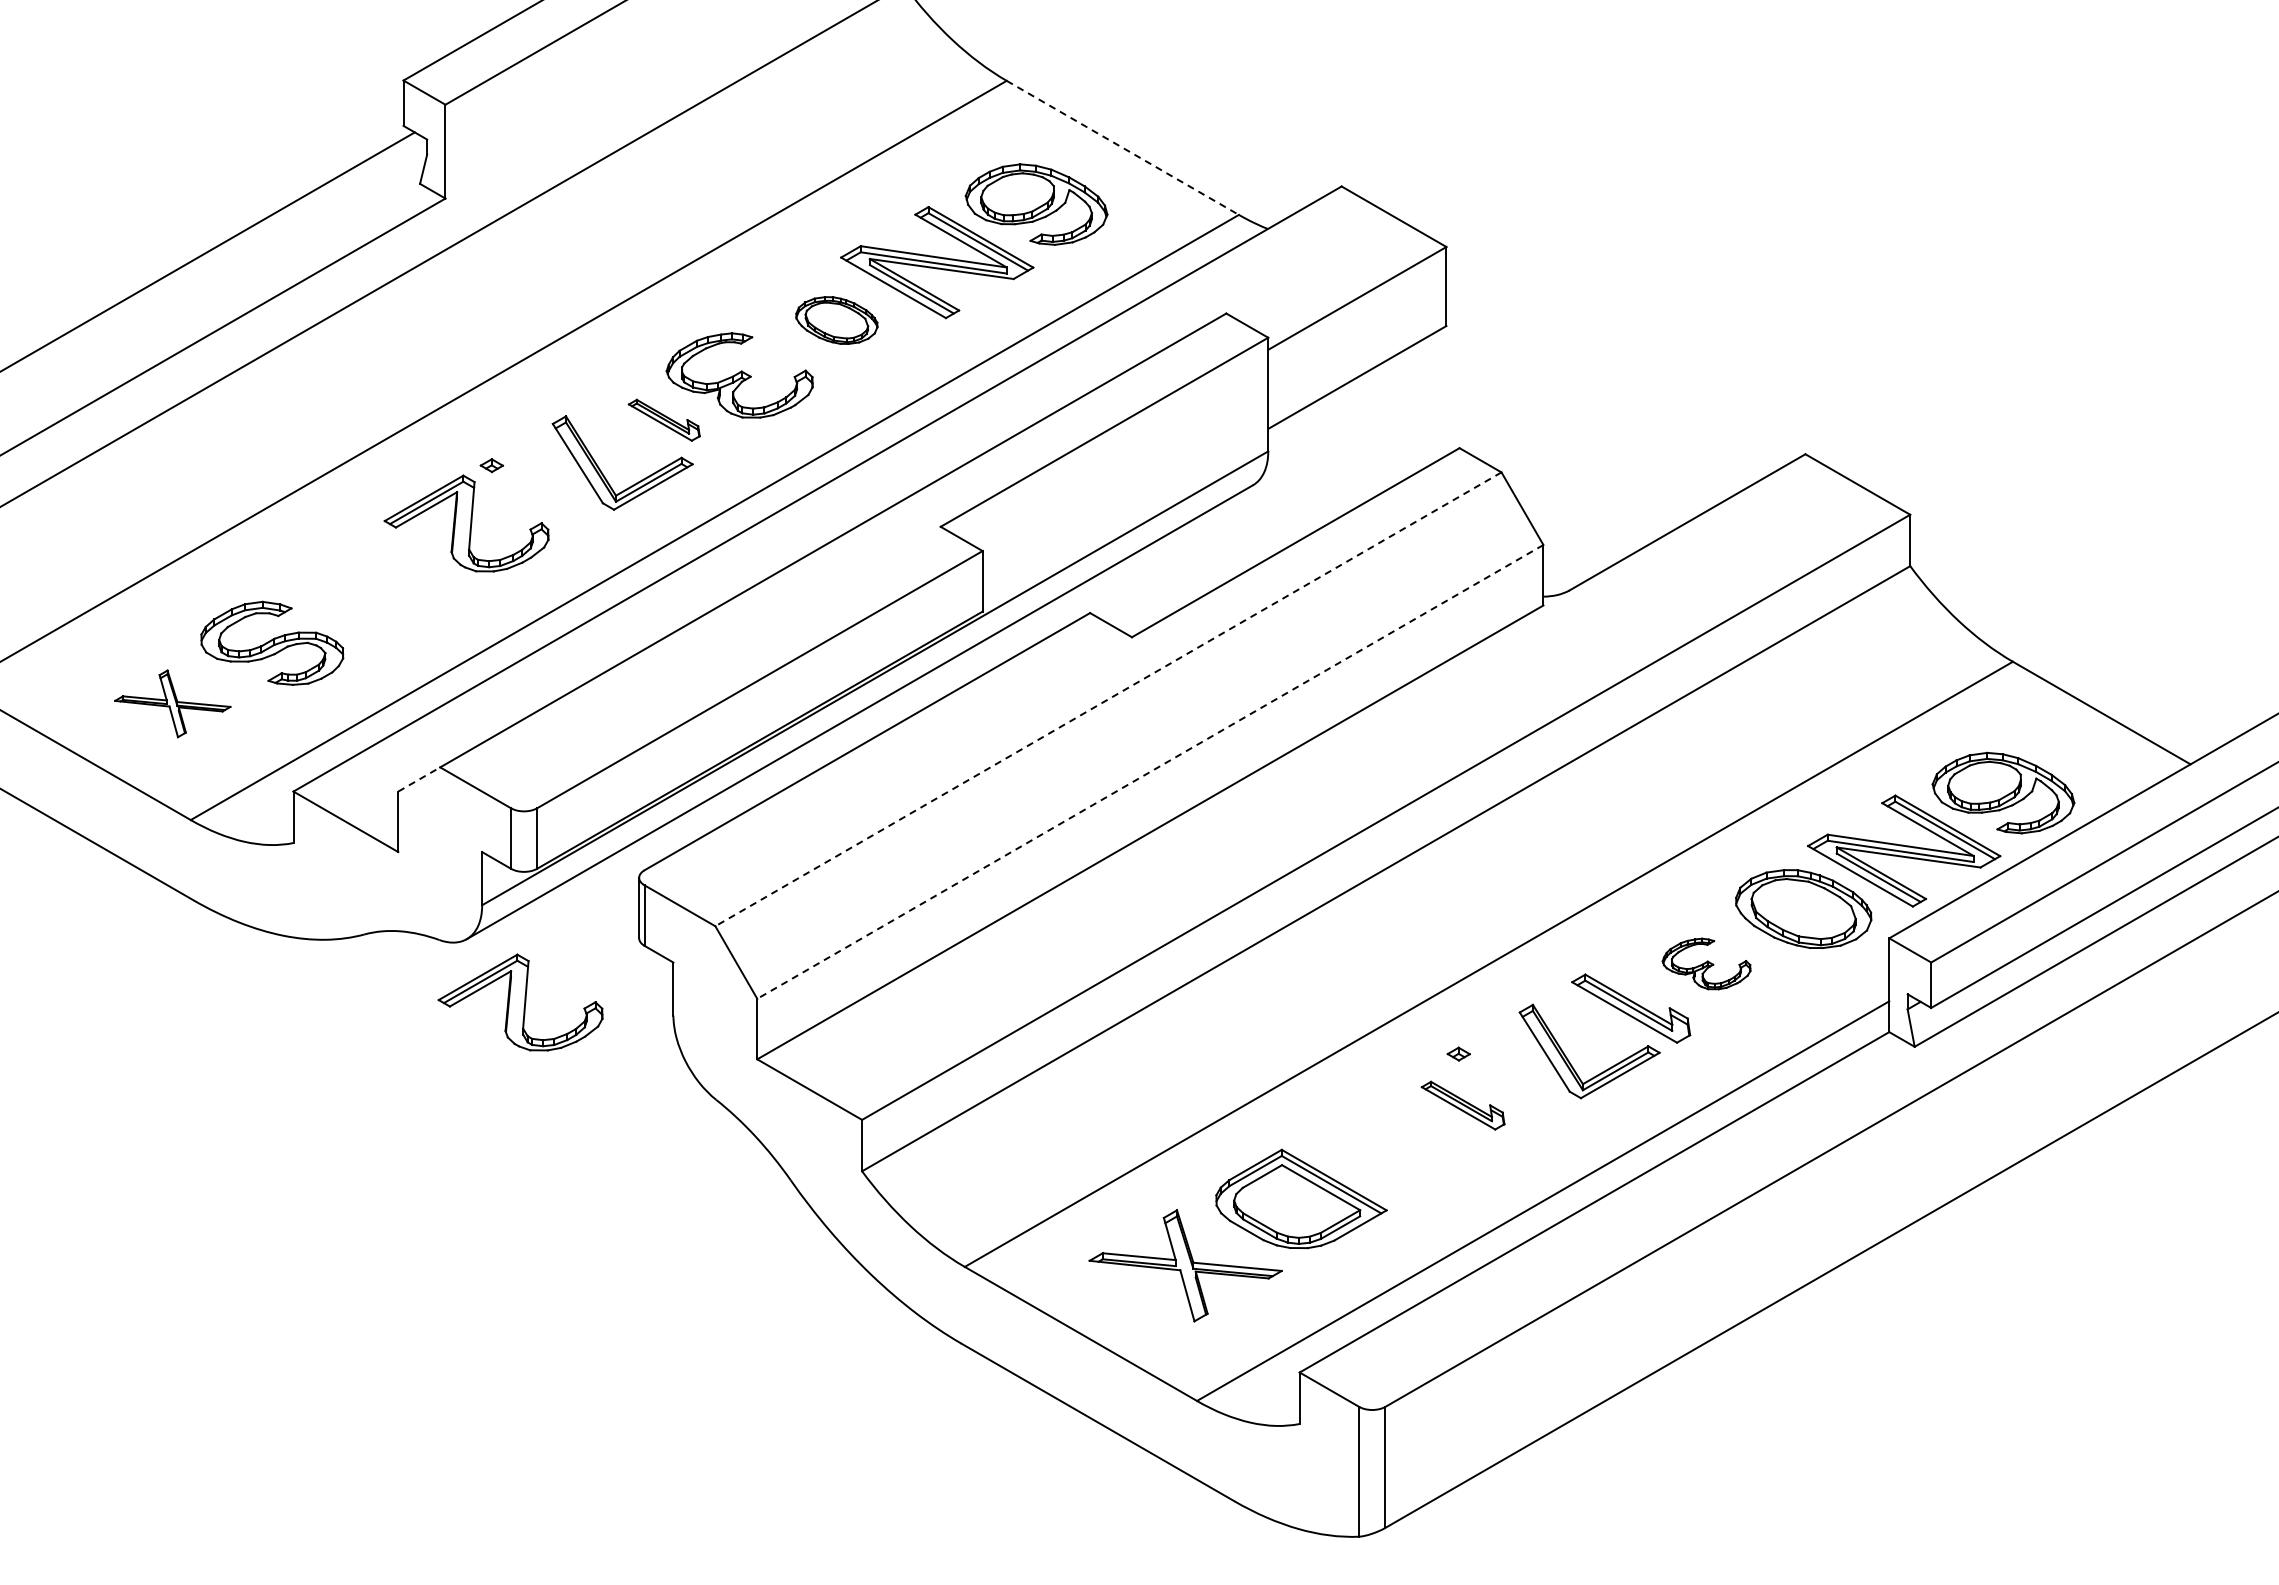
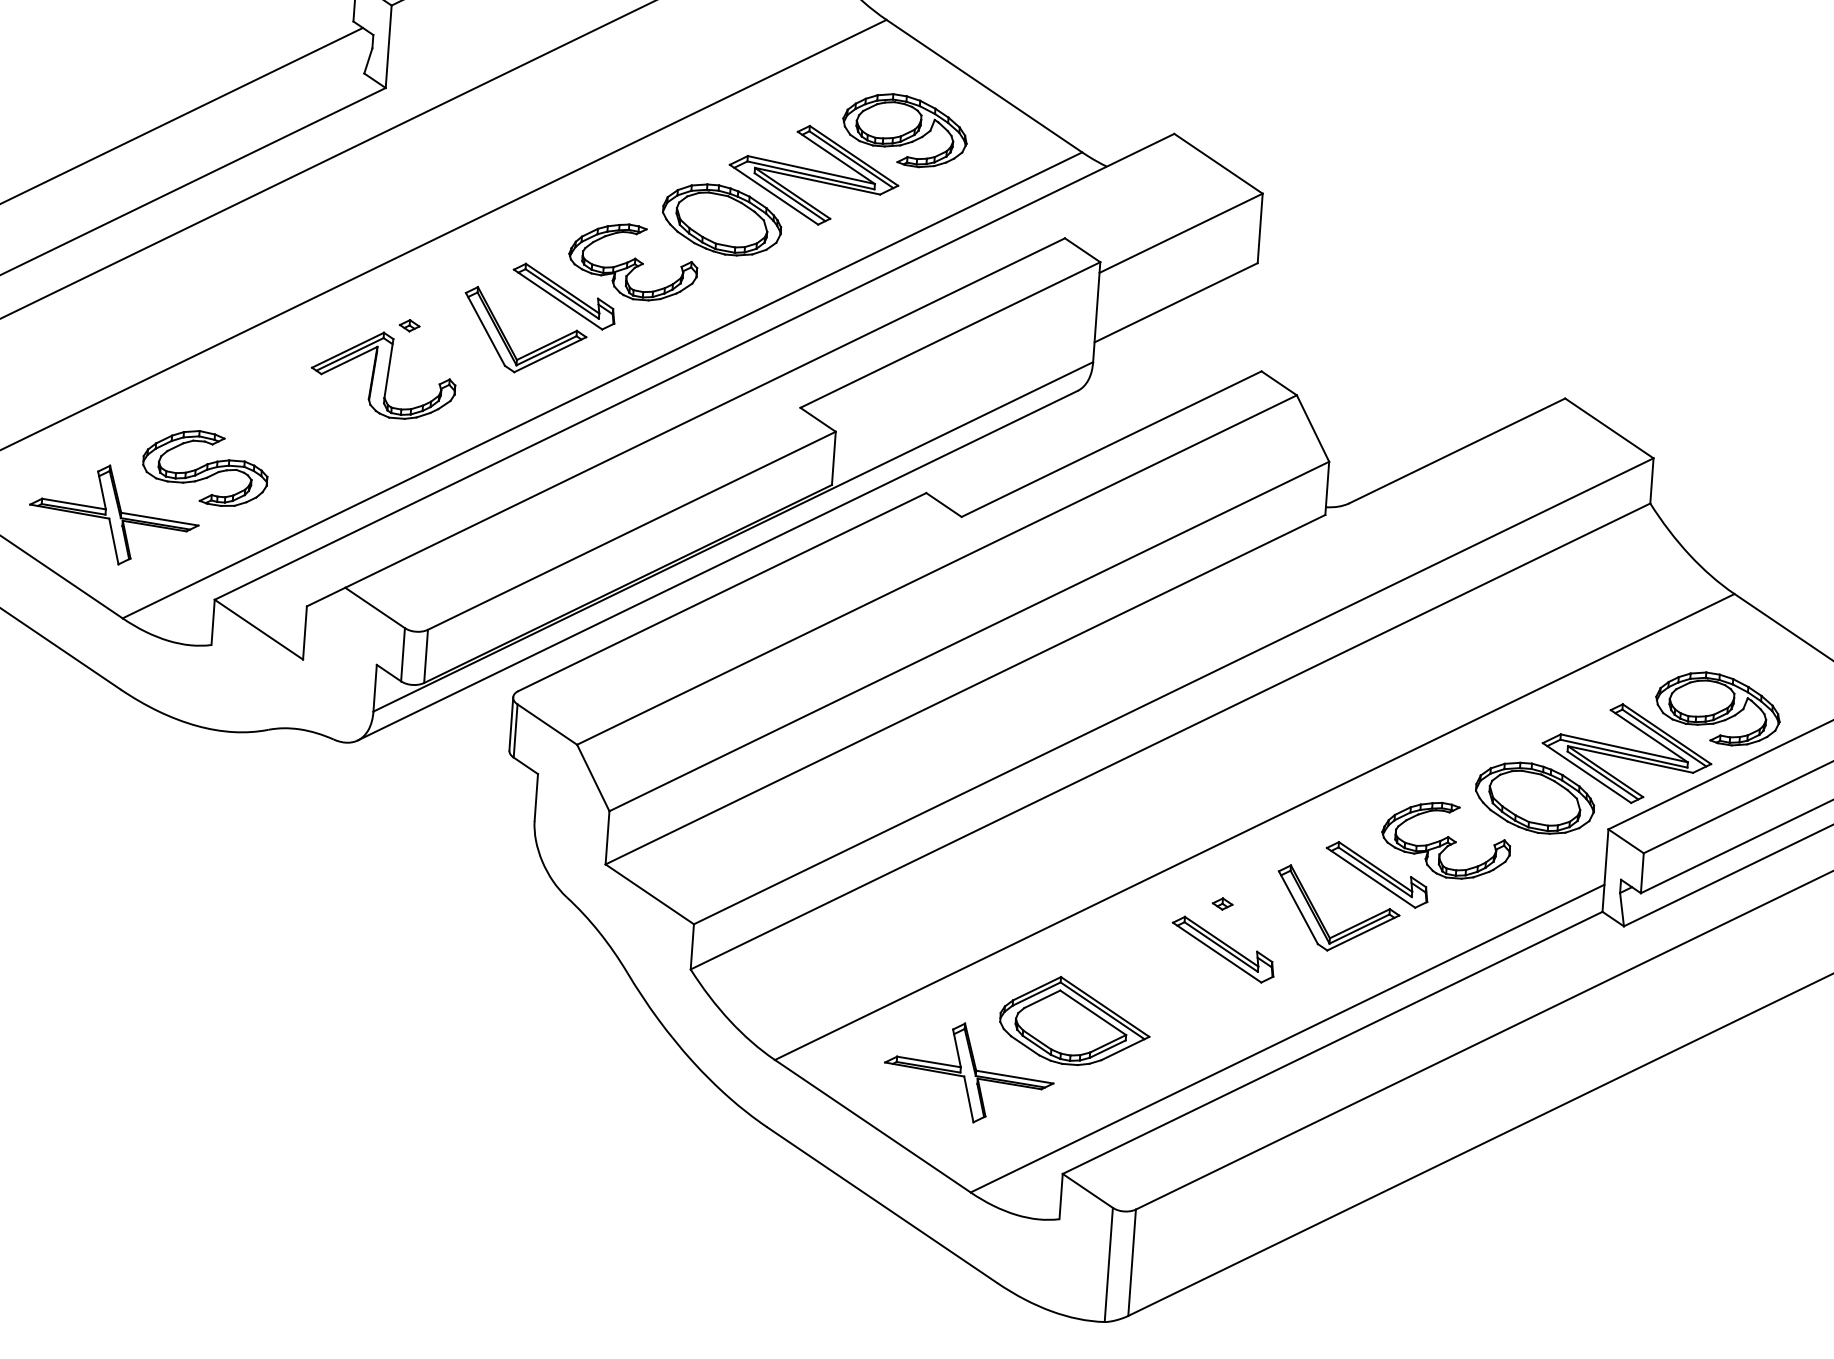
line: (1123, 148) -> (984, 86), dashed -> solid
part: (836, 320) -> (721, 219), size x1.67
part: (664, 420) -> (564, 296), size x1.67
line: (1108, 699) -> (937, 570), dashed -> solid
part: (172, 703) -> (113, 514), size x1.67
line: (1150, 771) -> (969, 636), dashed -> solid
line: (419, 779) -> (326, 597), dashed -> solid
part: (1706, 963) -> (1446, 839), size x1.67
part: (520, 1002) -> (401, 799), removed
part: (1463, 1105) -> (1223, 949), size x1.43

